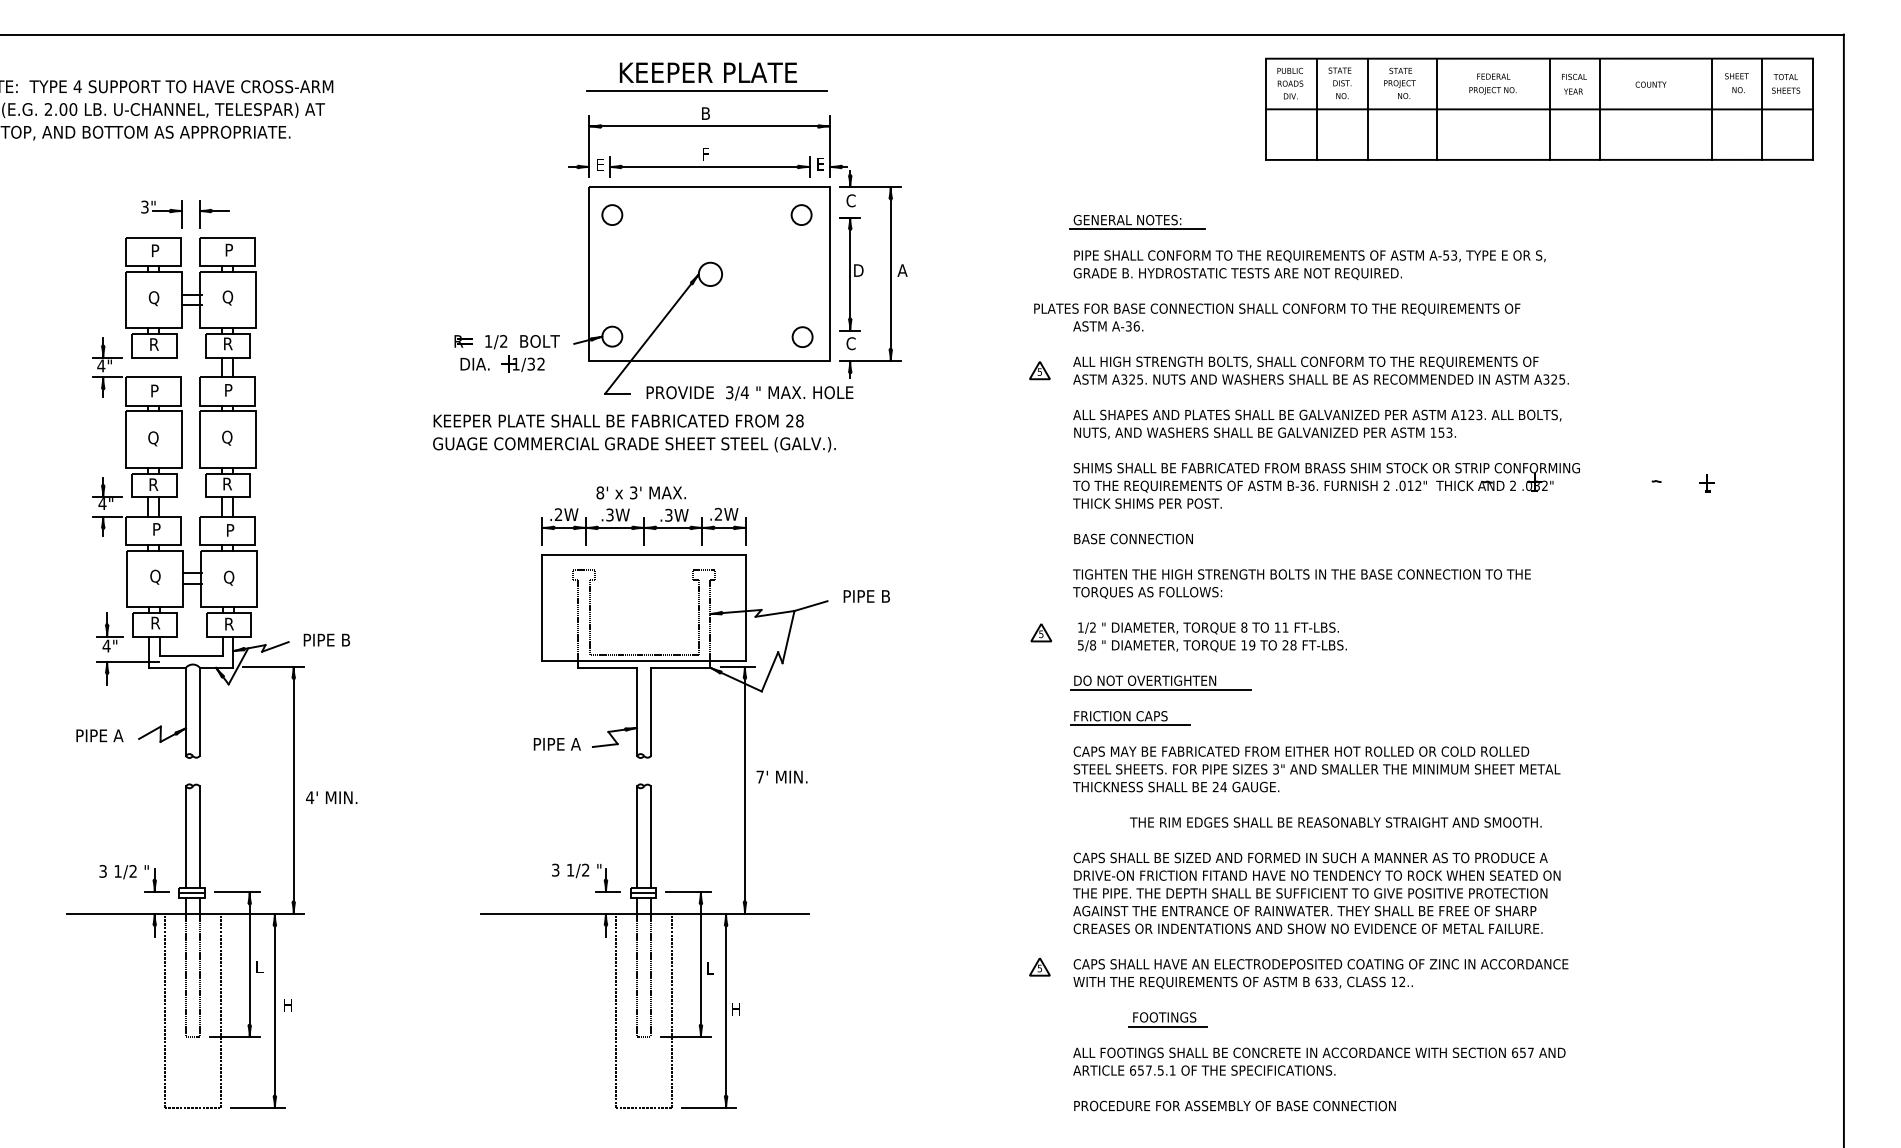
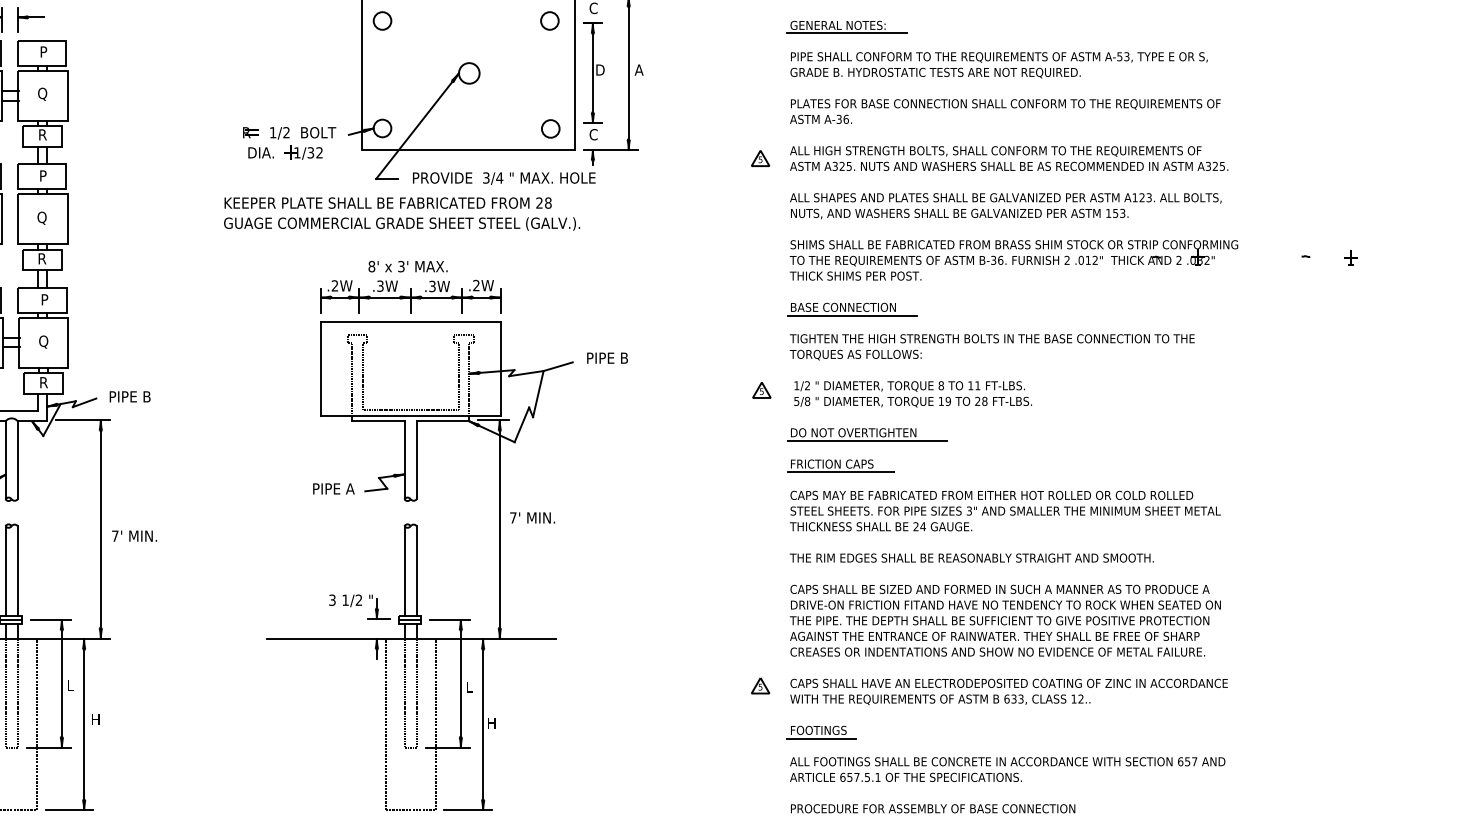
text: (1277, 309) -> (1006, 104), moved
line: (1143, 548) -> (852, 315), added
text: (310, 797) -> (115, 535), 4' -> 7'
text: (1335, 822) -> (971, 558), moved
part: (1167, 1019) -> (821, 732), moved

